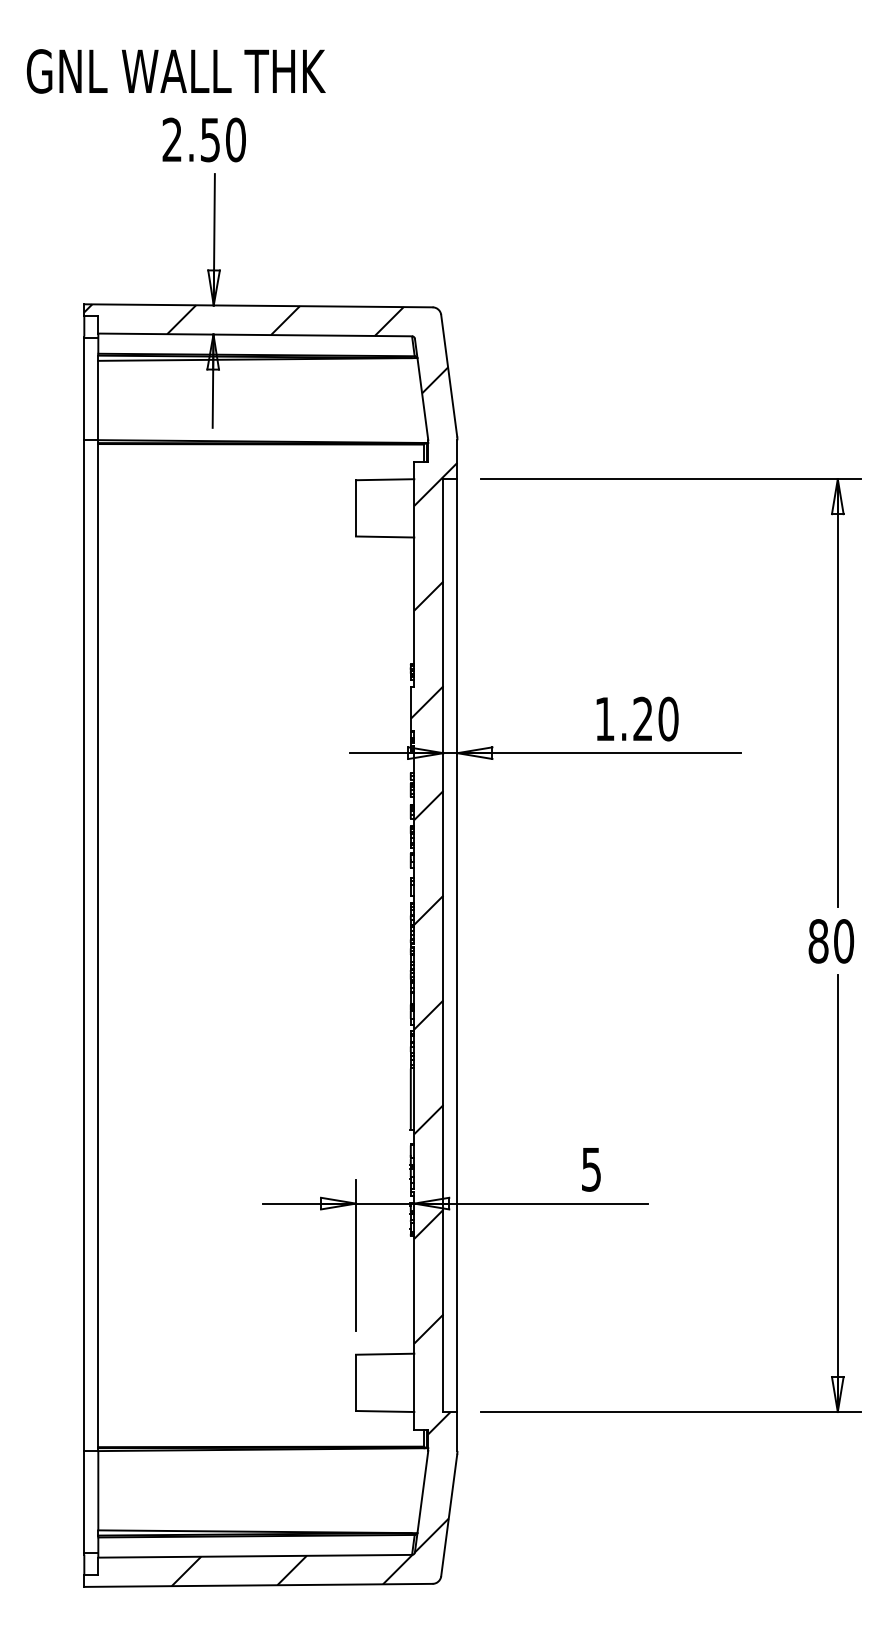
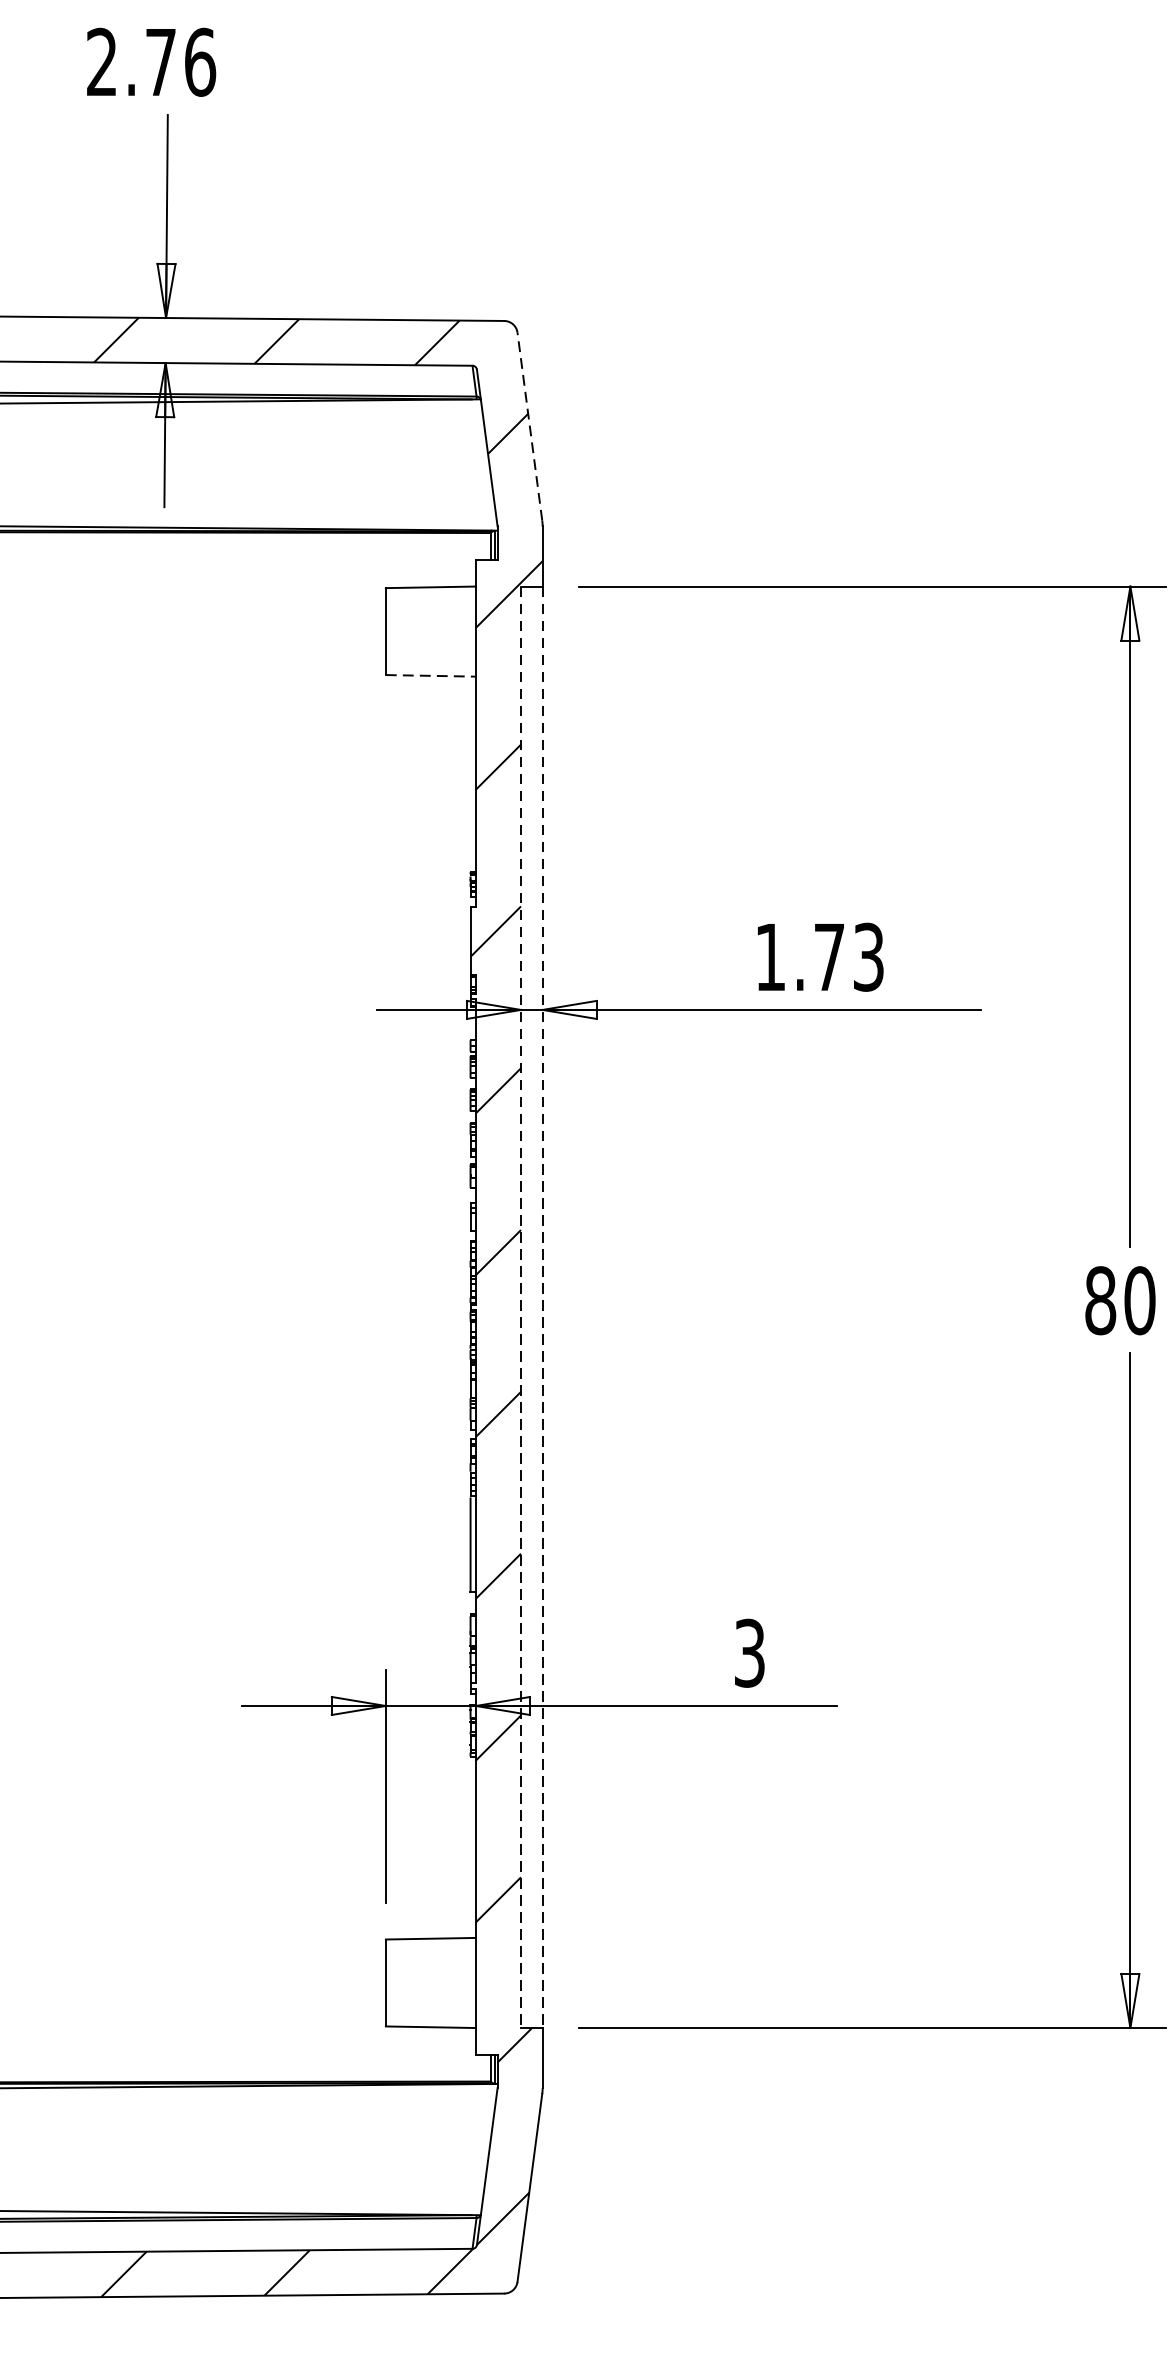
text: (223, 139) -> (181, 61), 2.50 -> 2.76
line: (449, 375) -> (530, 426), solid -> dashed
line: (385, 537) -> (431, 676), solid -> dashed
text: (655, 718) -> (848, 956), 1.20 -> 1.73
line: (443, 946) -> (521, 1308), solid -> dashed
line: (457, 946) -> (542, 1308), solid -> dashed
text: (591, 1169) -> (749, 1653), 5 -> 3

